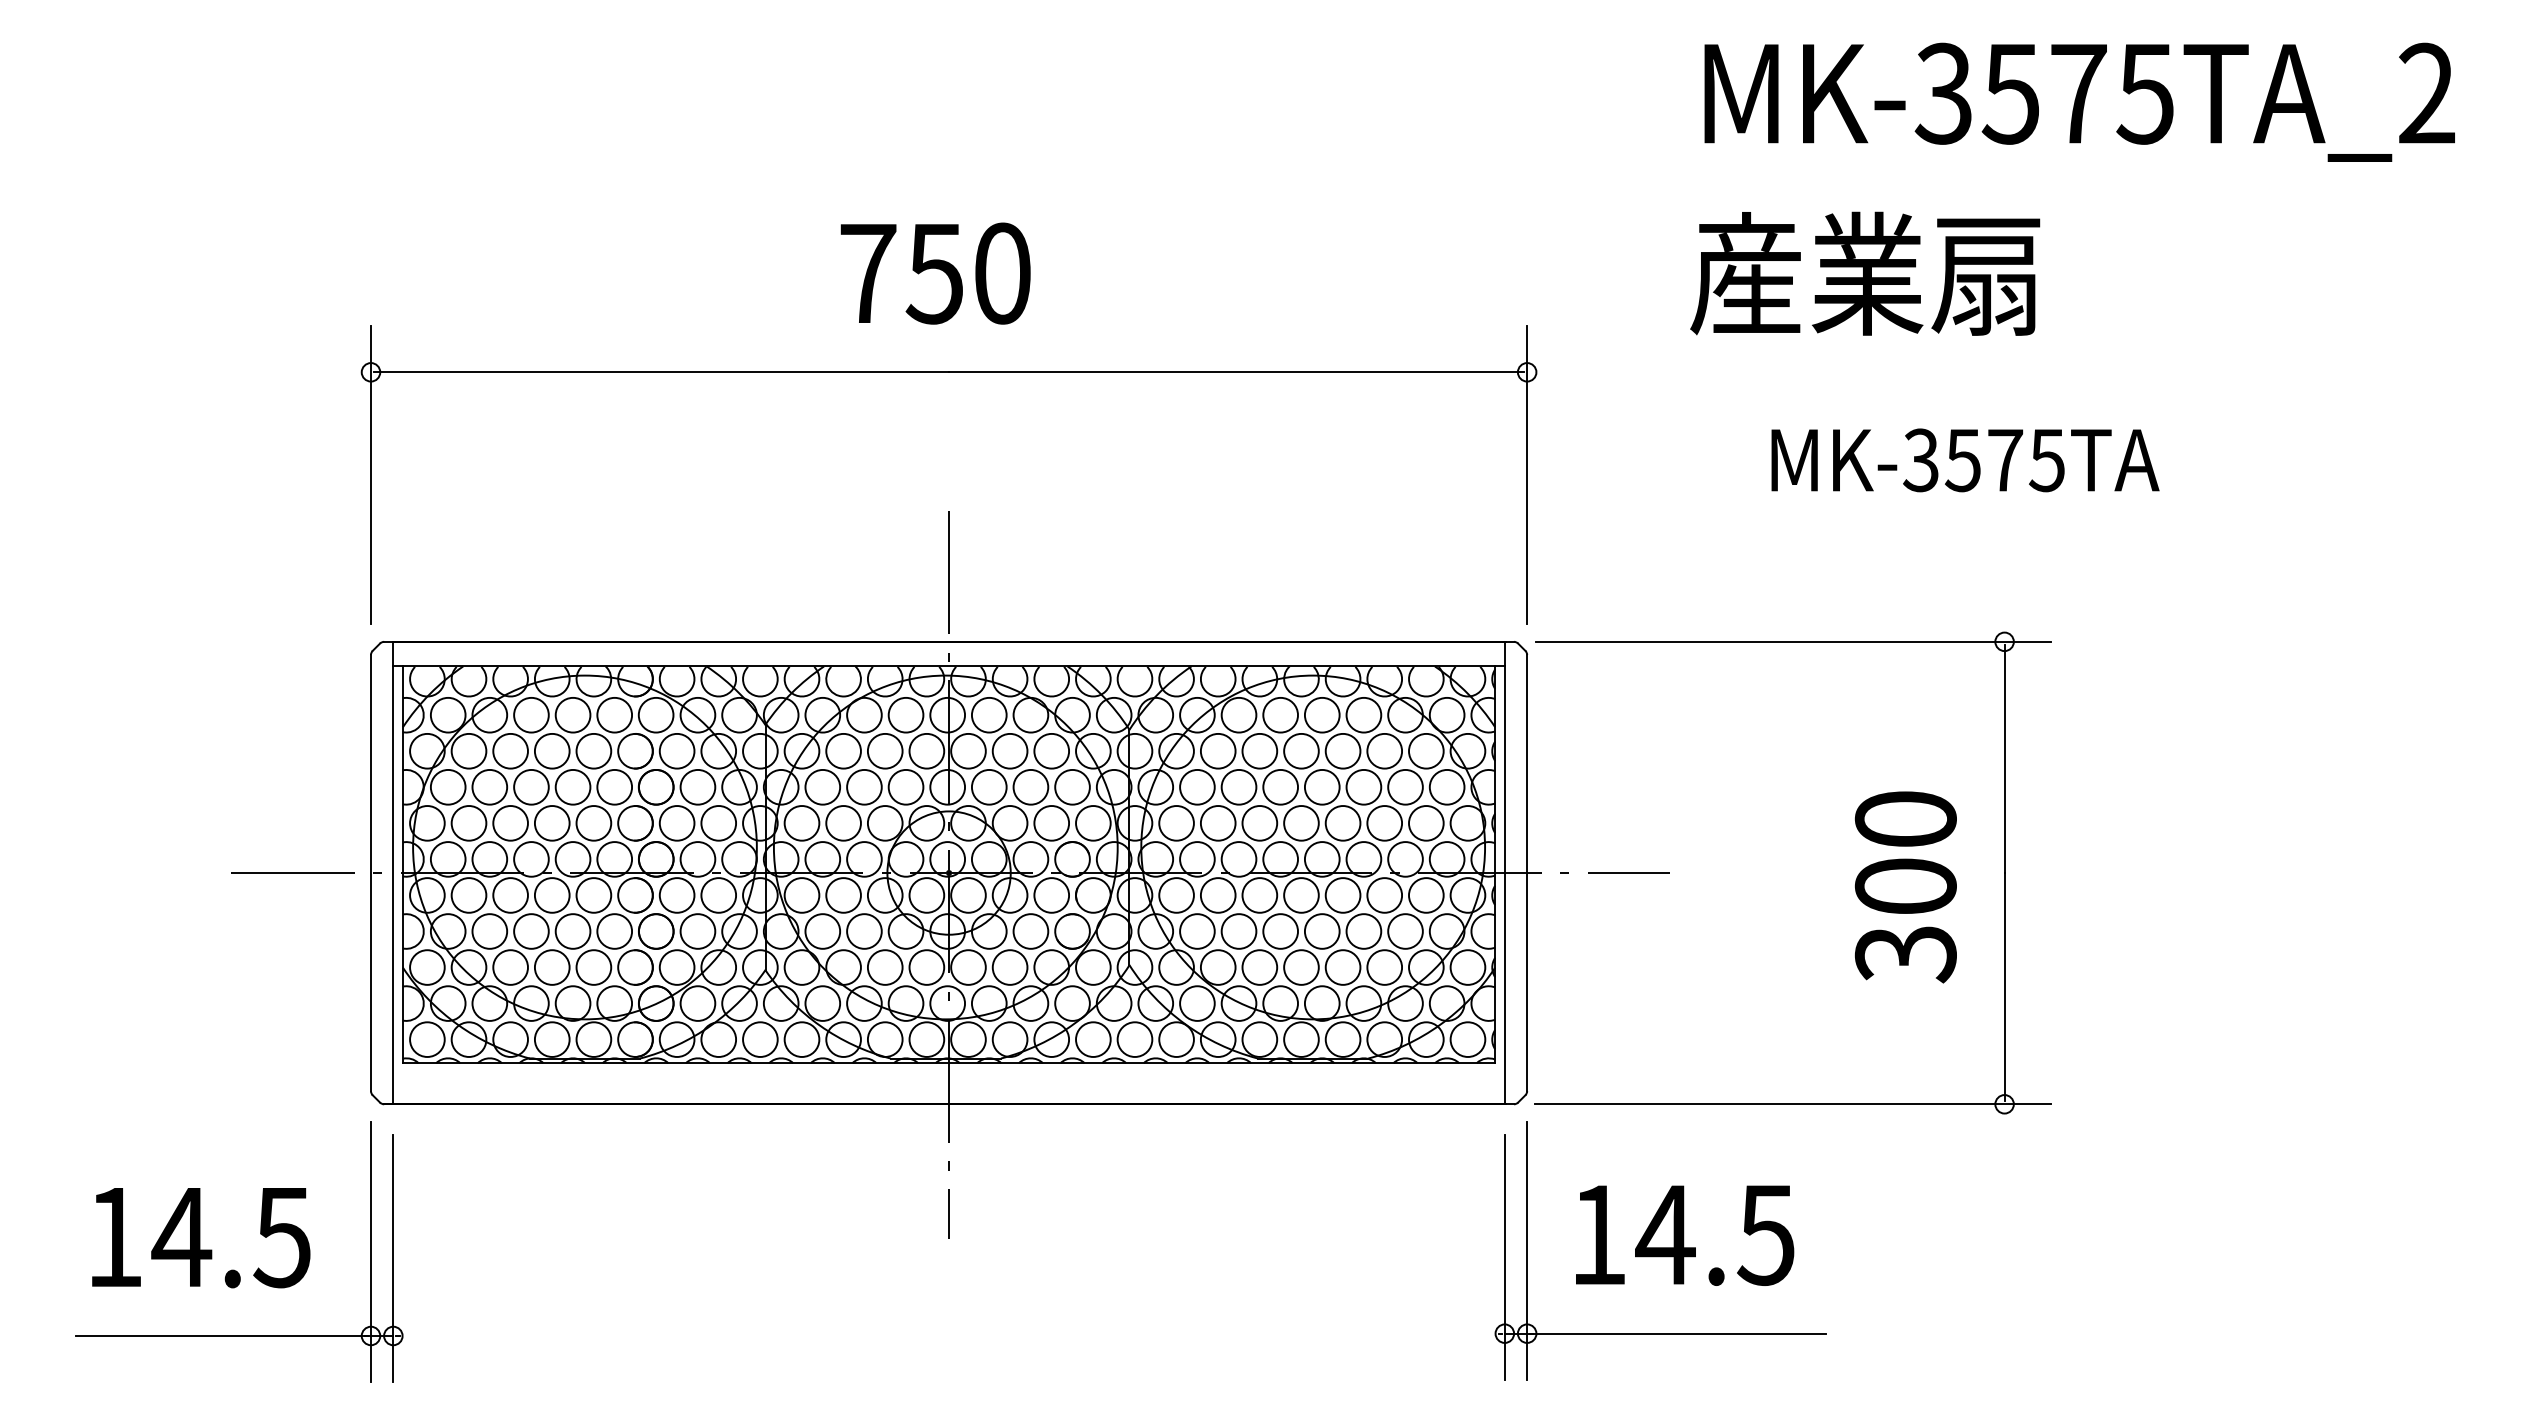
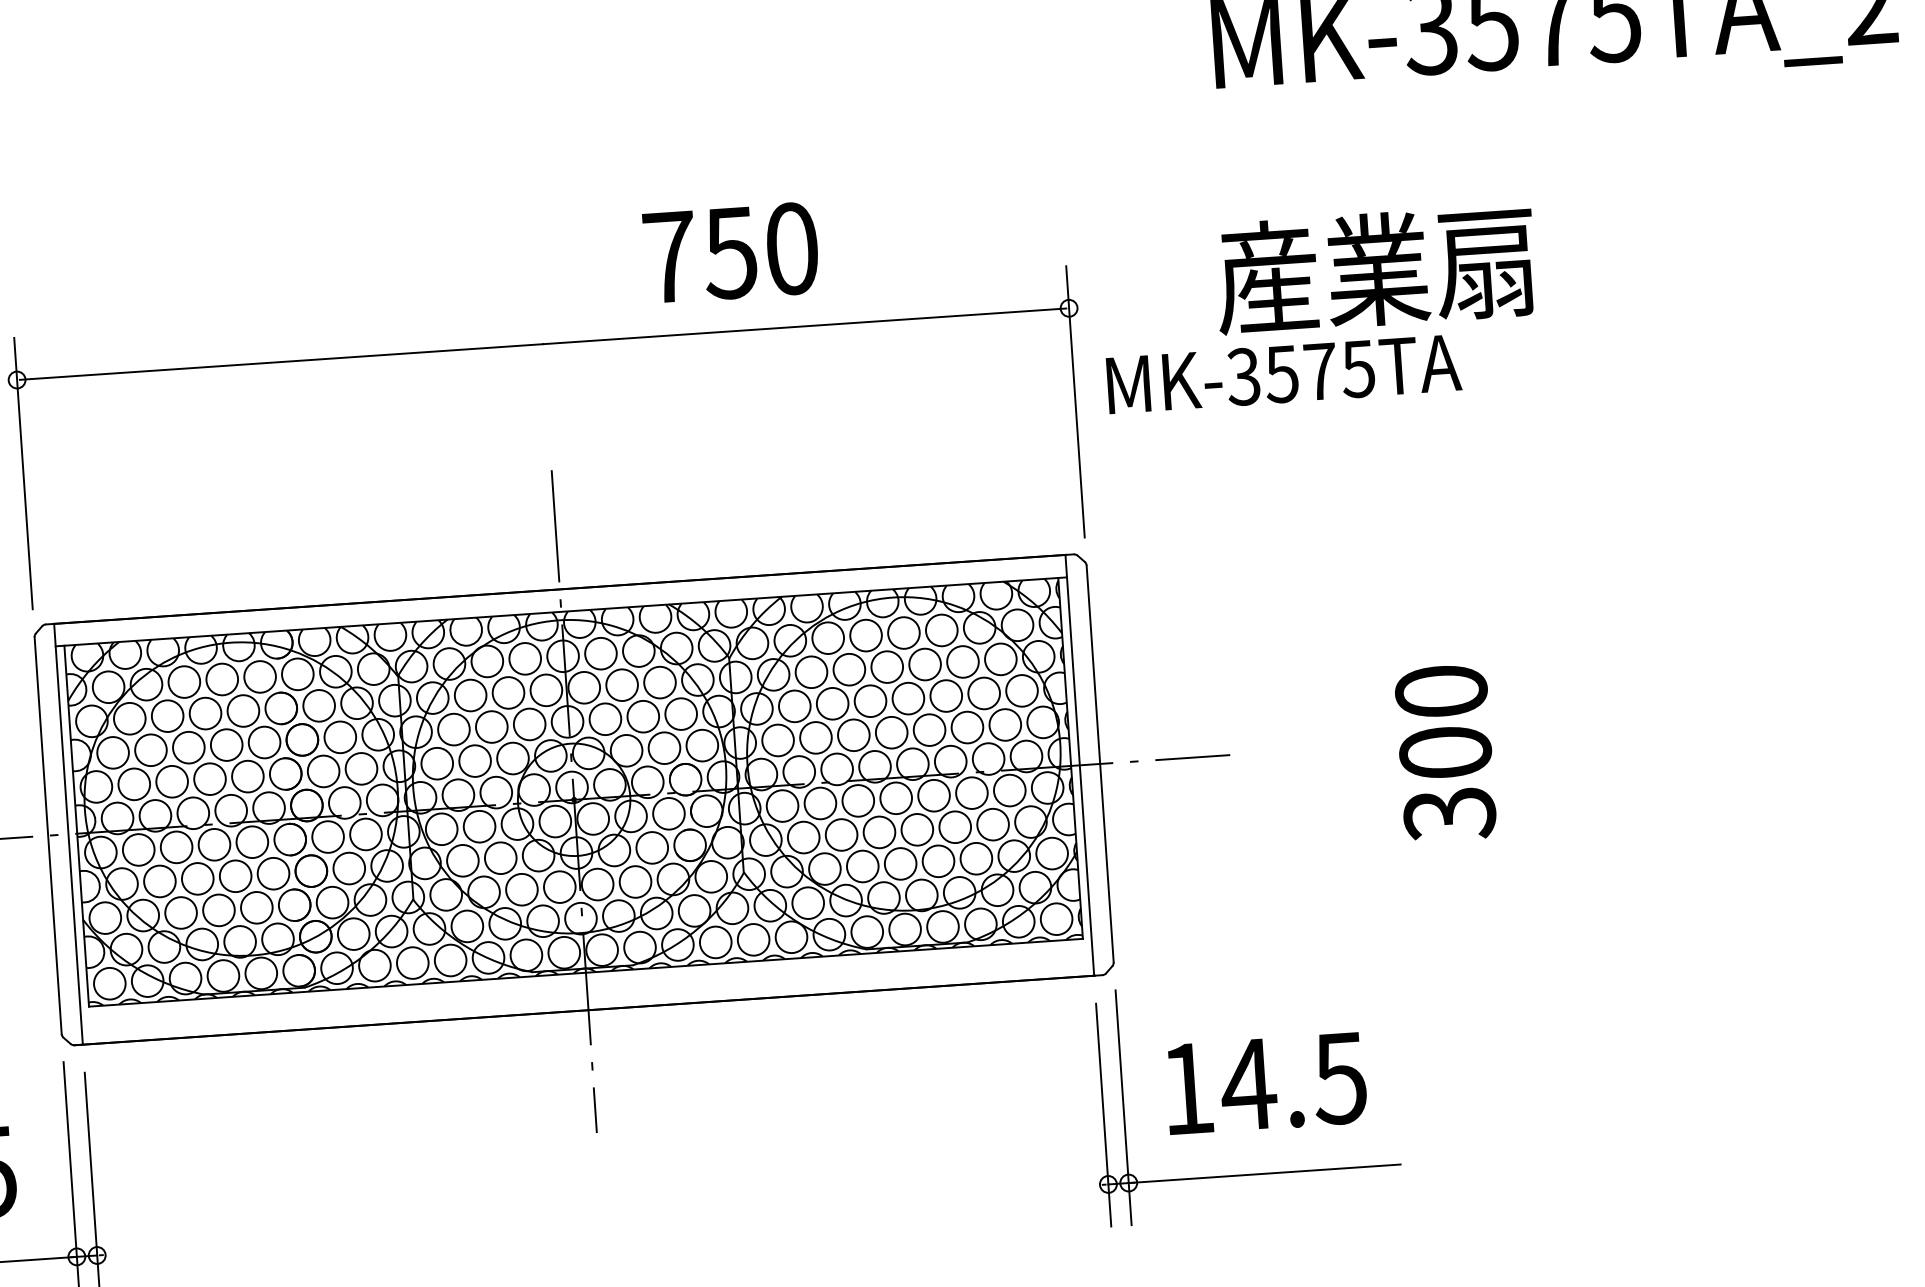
text: (935, 273) -> (731, 252), moved
text: (1865, 273) -> (1375, 269), moved
text: (1965, 460) -> (1284, 374), moved
part: (2004, 872) -> (1534, 733), removed

